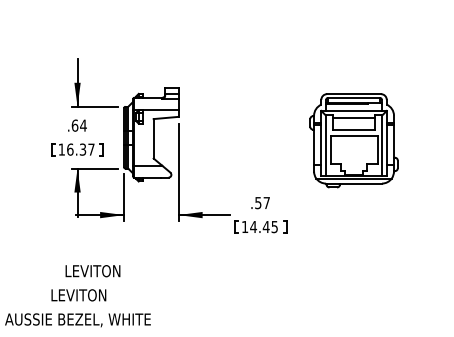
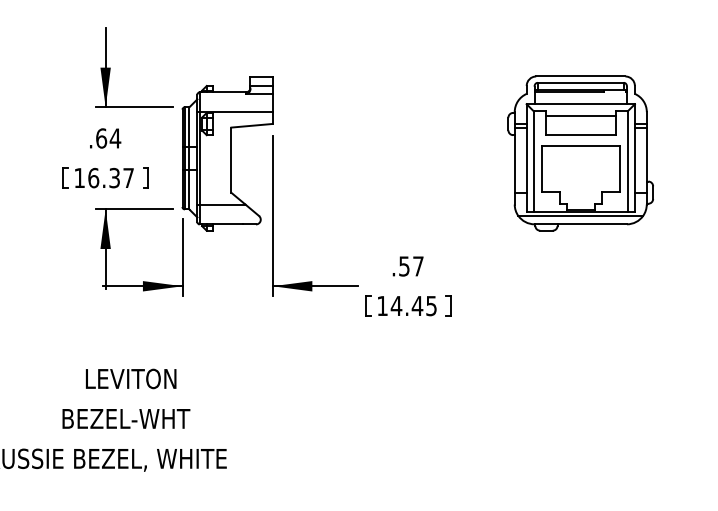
part: (353, 140) -> (579, 153), moved
text: (90, 295) -> (127, 419), LEVITON -> BEZEL-WHT

